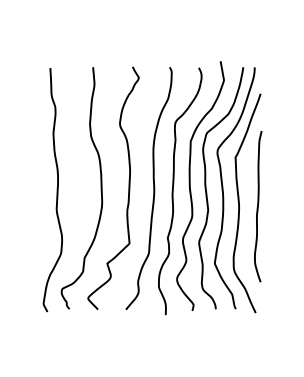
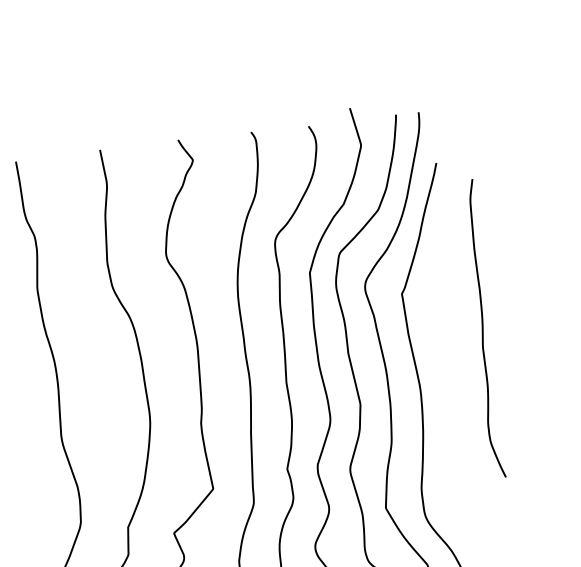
curve: (258, 206) -> (483, 328), moved

